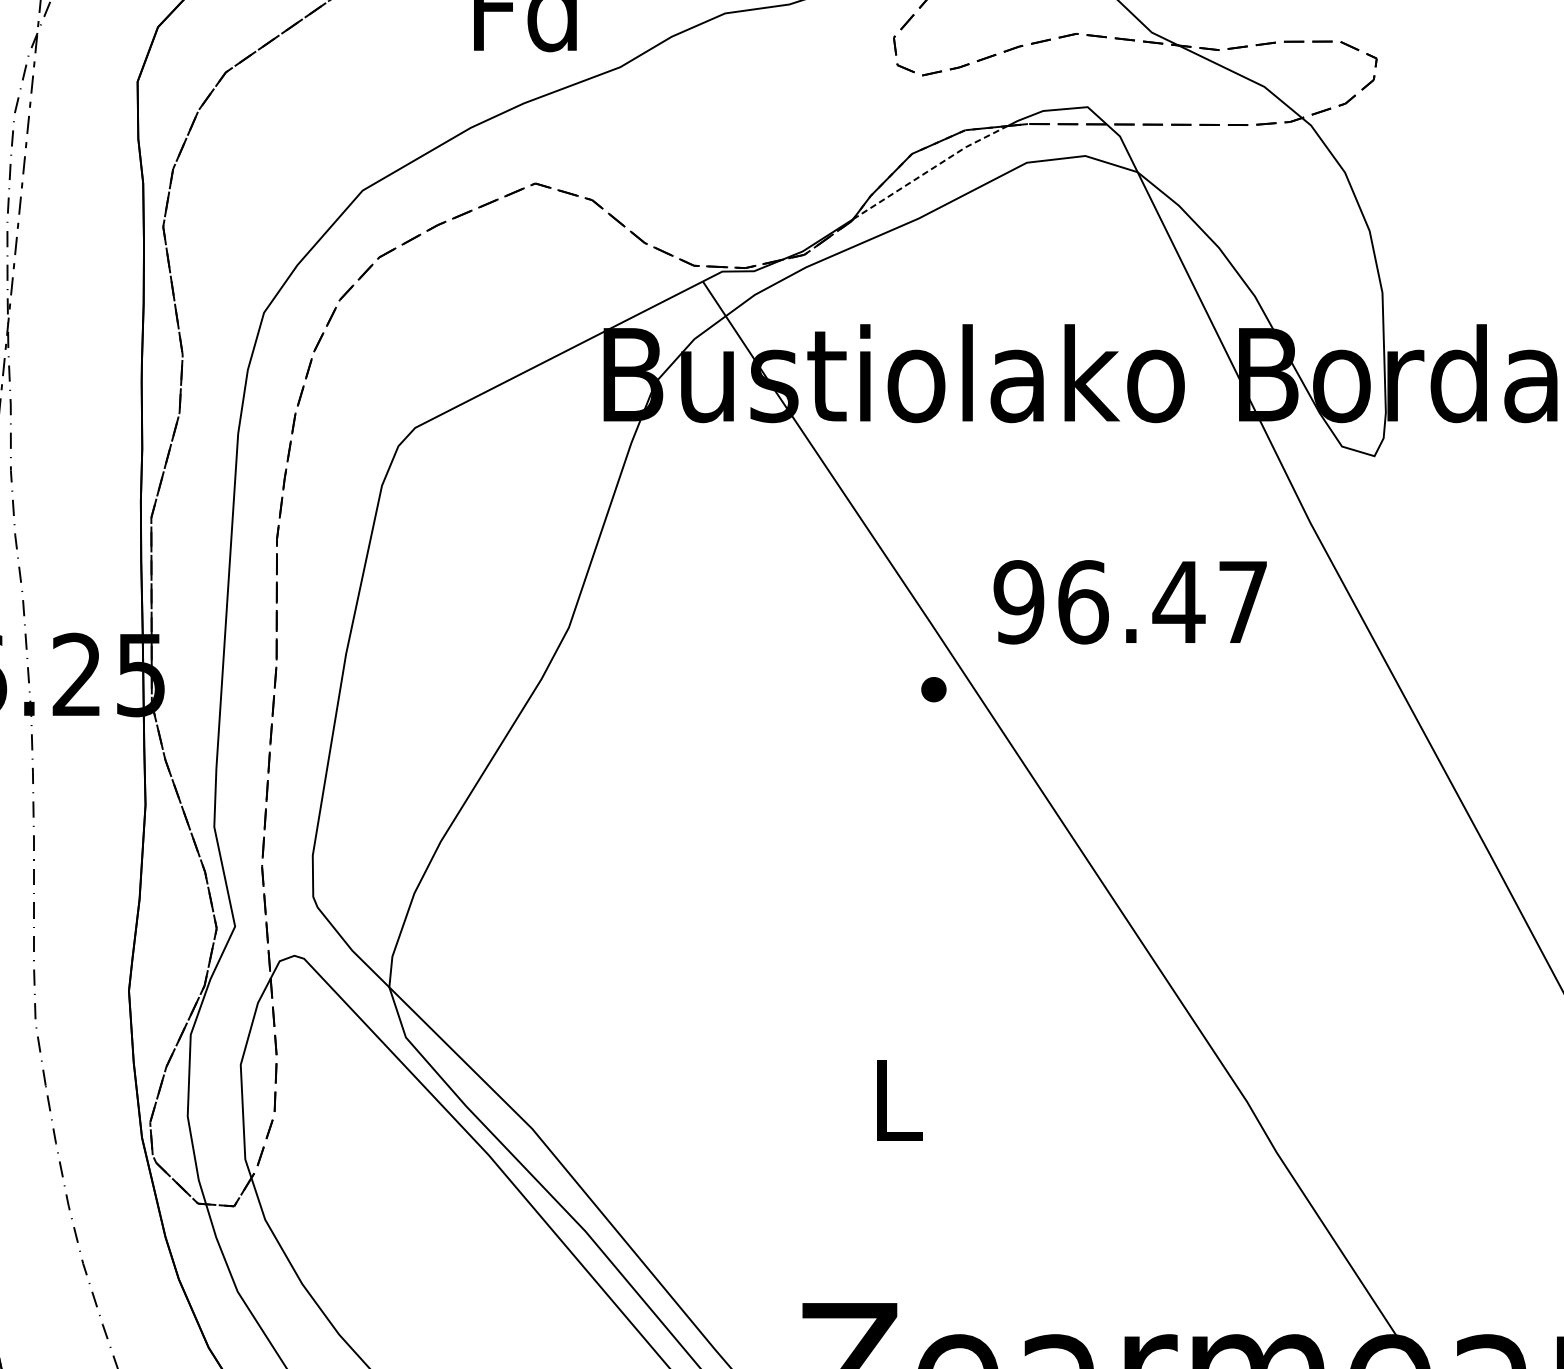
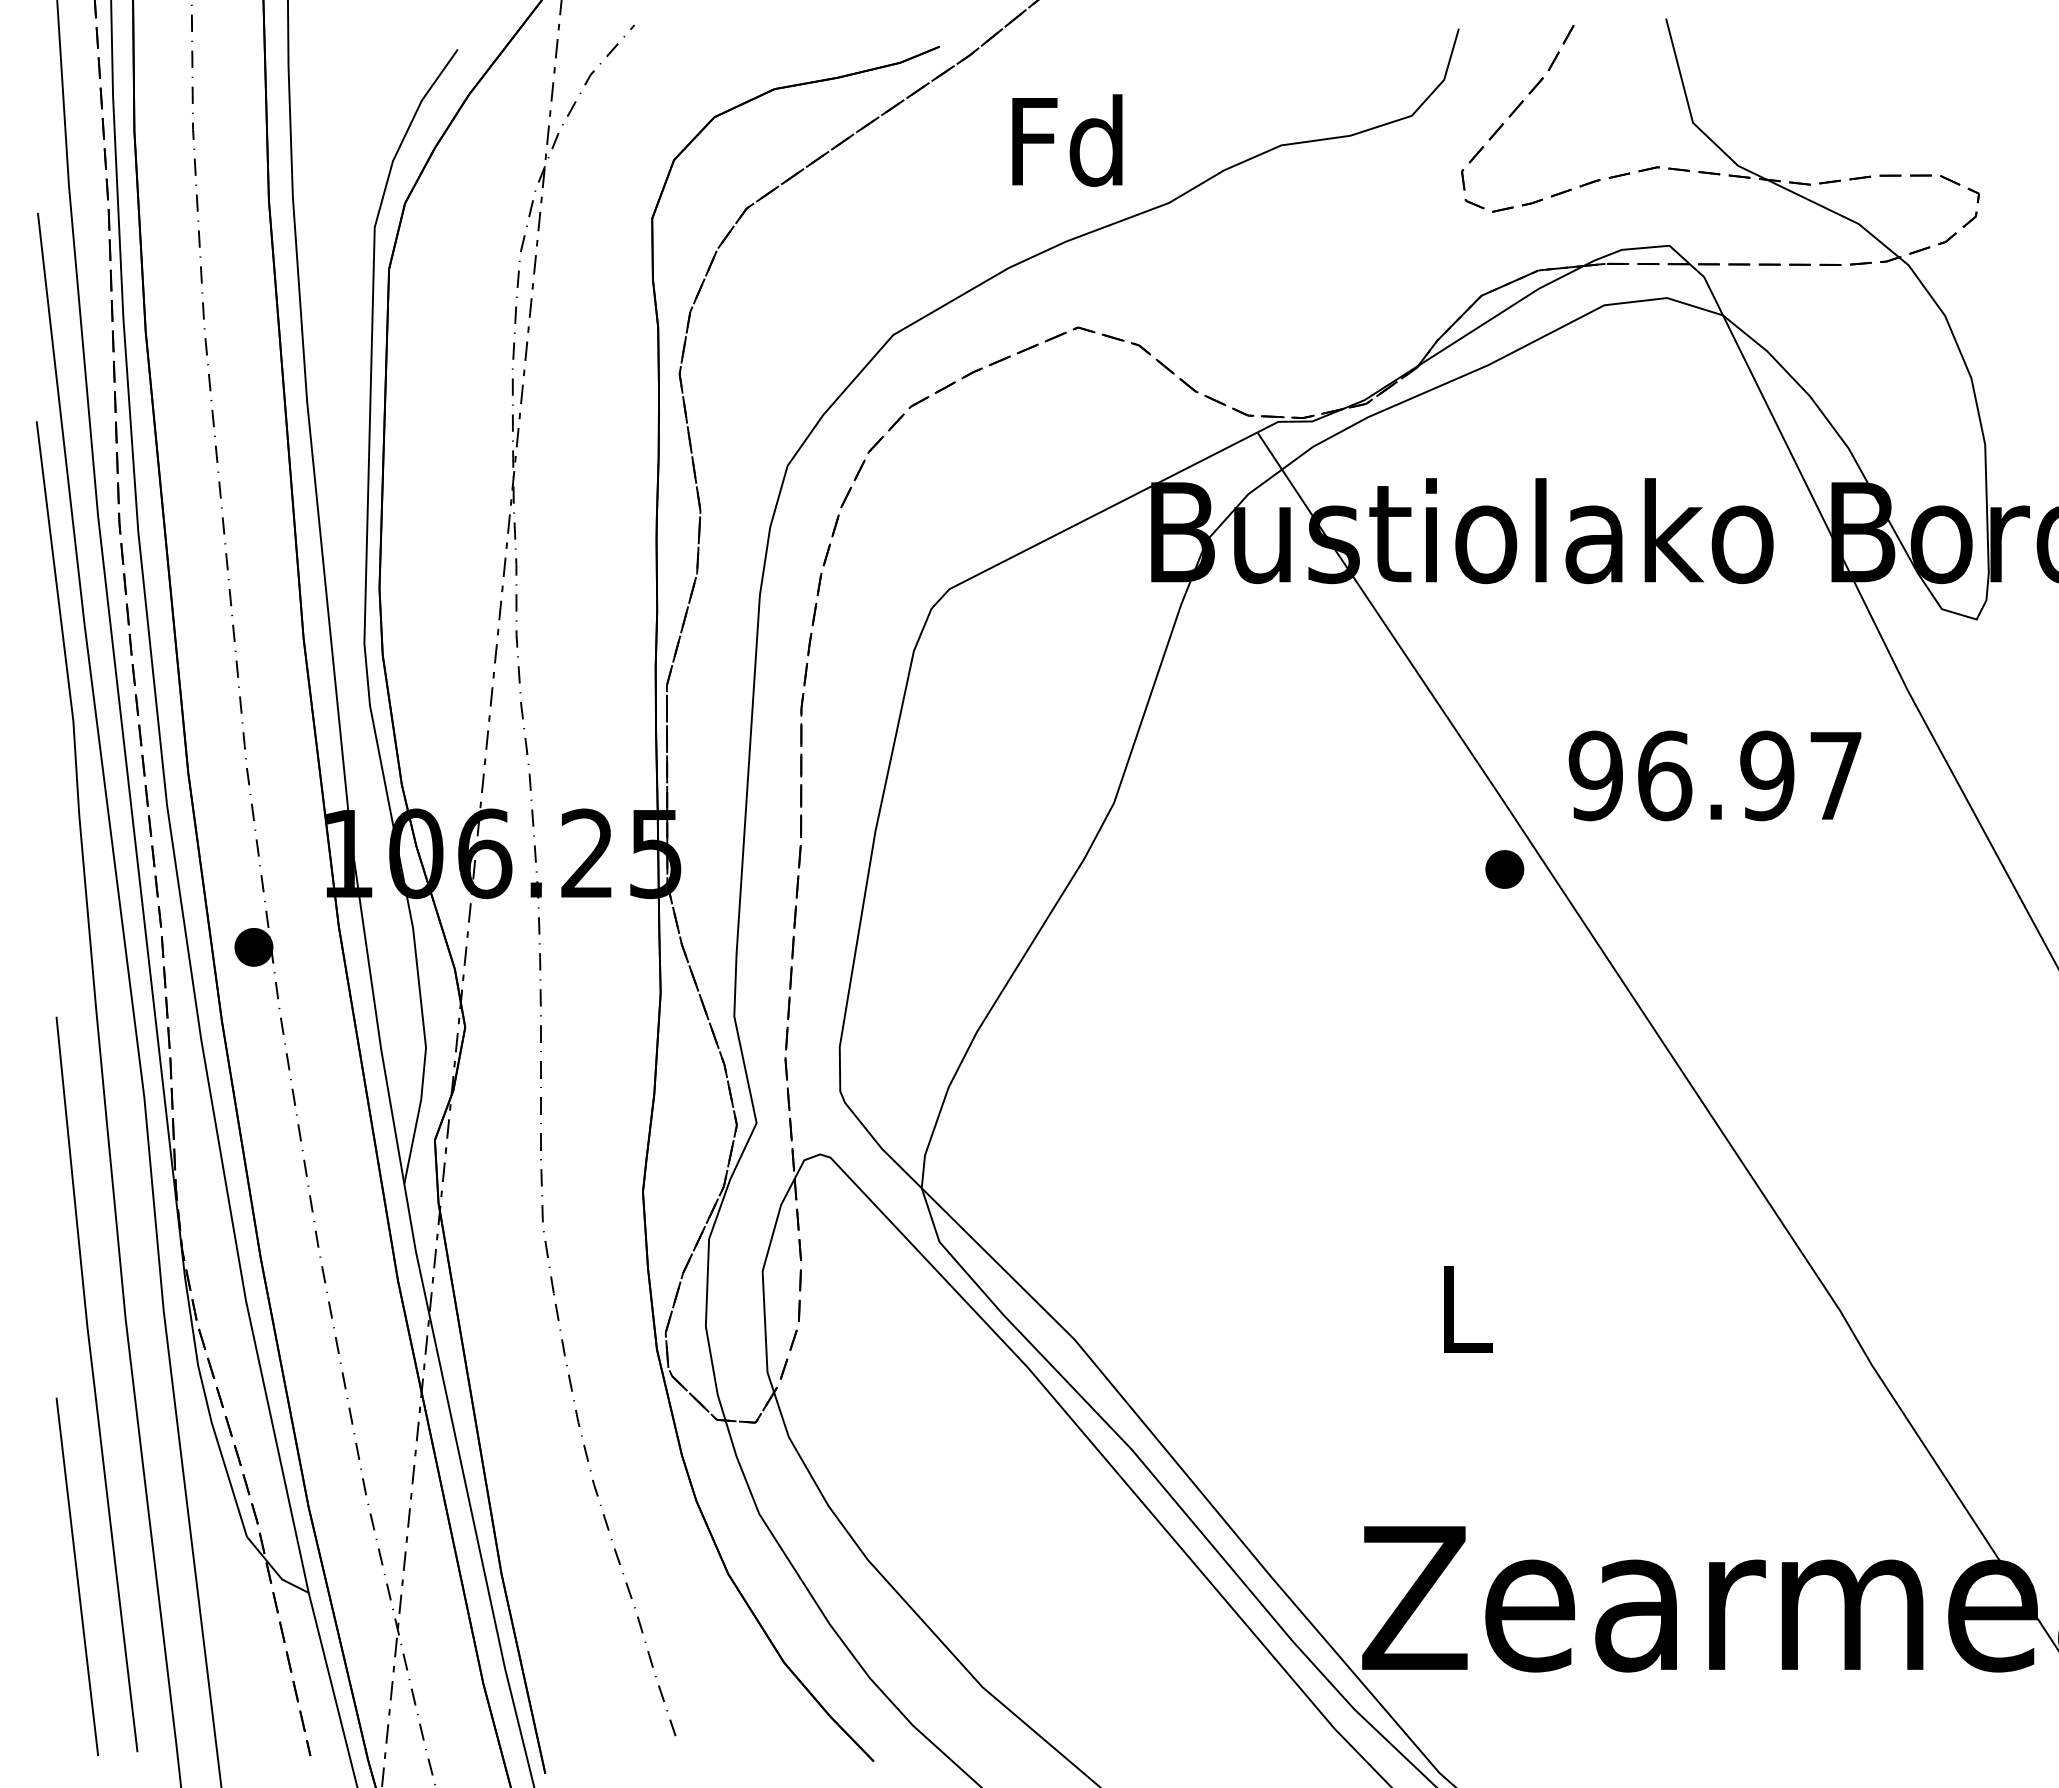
line: (929, 170) -> (1500, 313), dashed -> solid
text: (1178, 601) -> (1766, 775), 96.47 -> 96.97
part: (933, 689) -> (1504, 869), size x1.43

